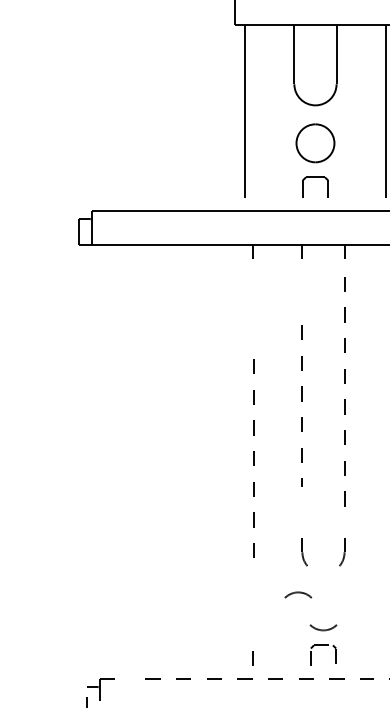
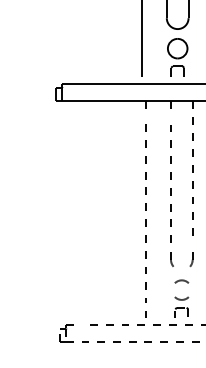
part: (301, 404) -> (170, 183), size x1.43
part: (253, 462) -> (145, 213), size x1.67
part: (297, 594) -> (181, 281), moved

